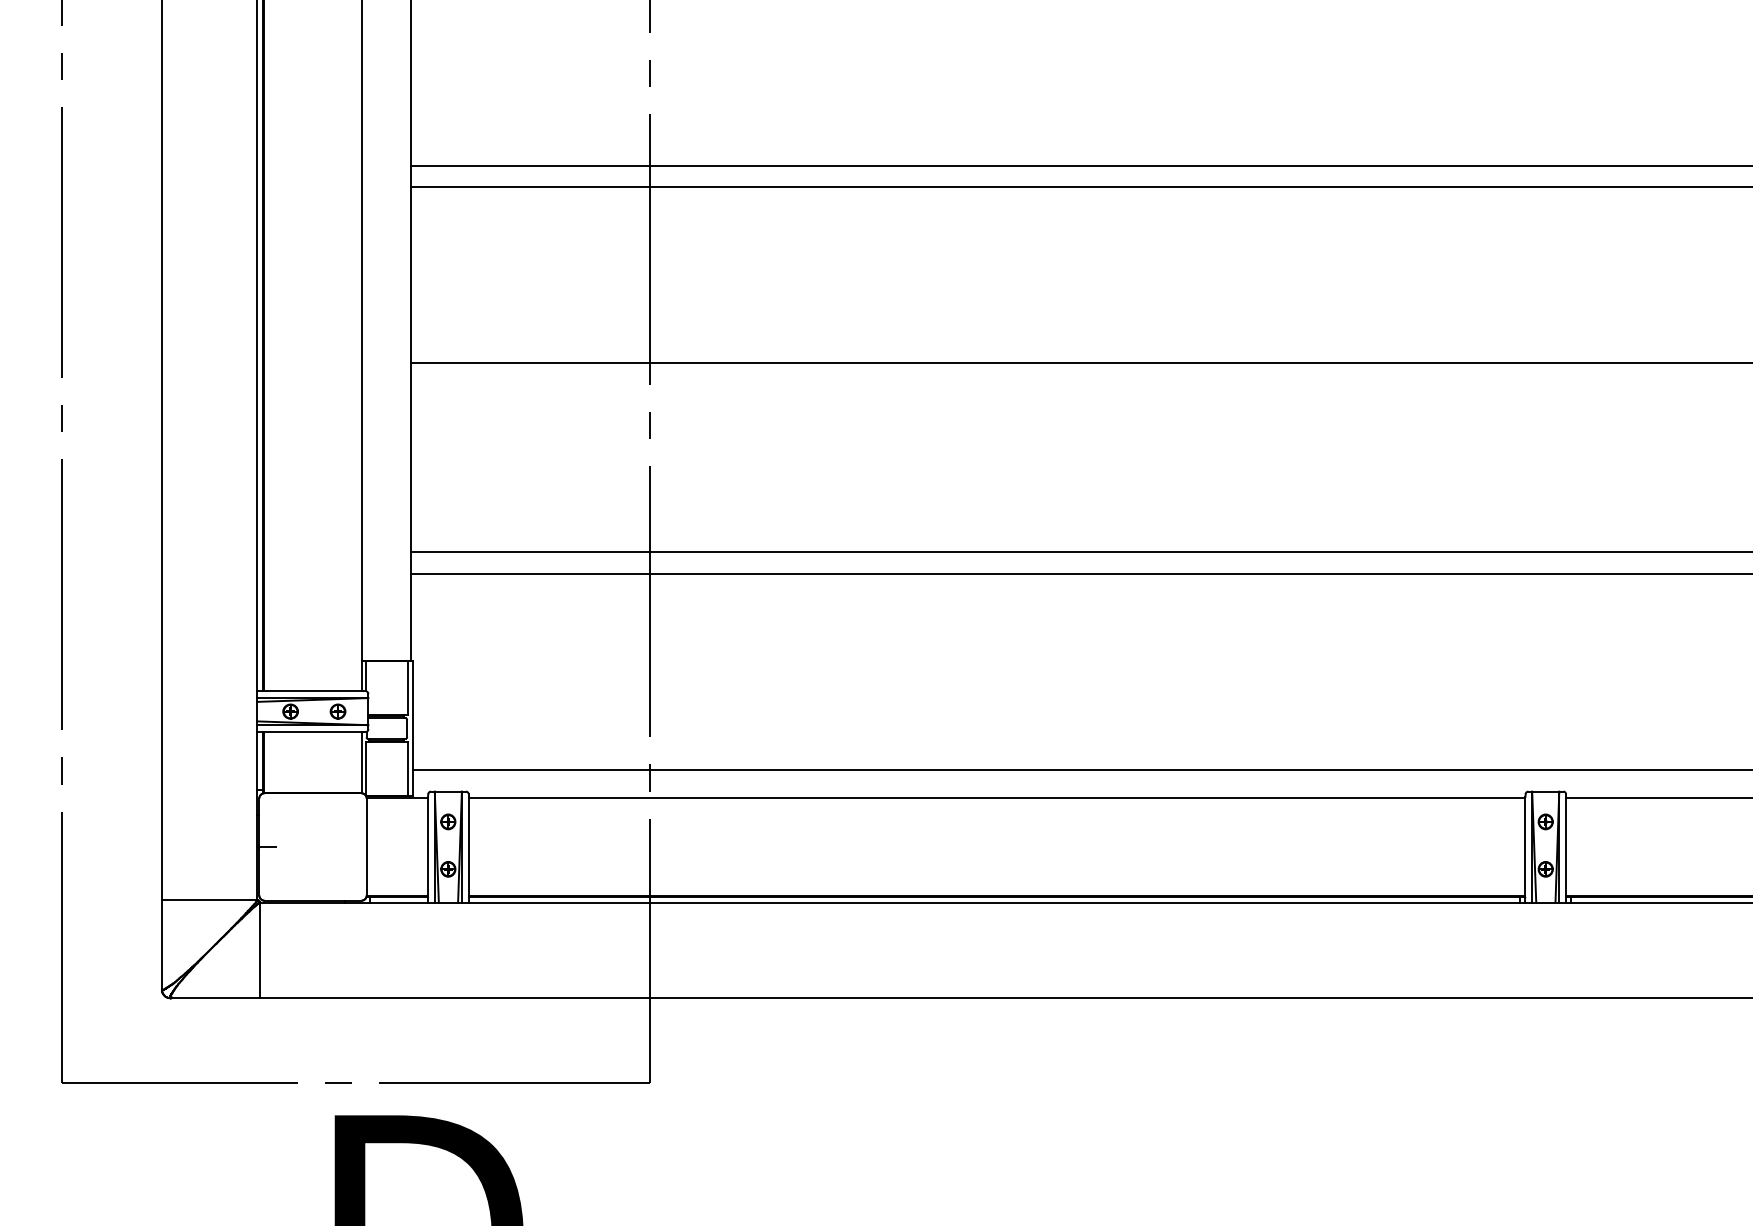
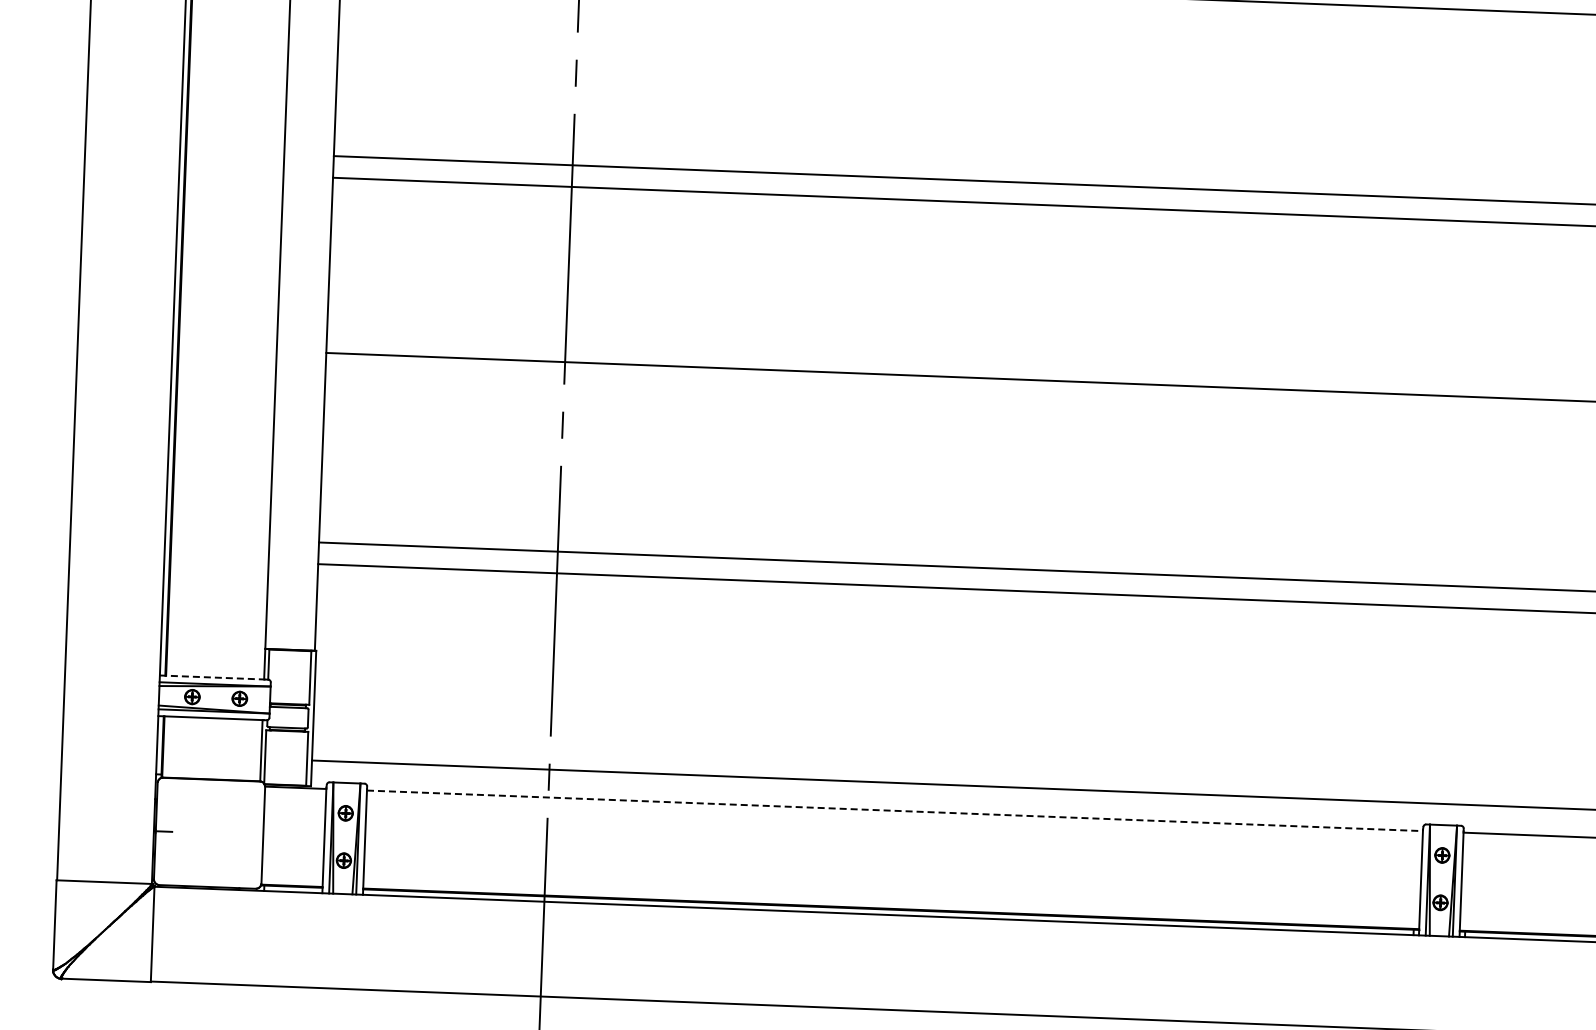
line: (310, 691) -> (213, 677), solid -> dashed
line: (997, 798) -> (895, 810), solid -> dashed

